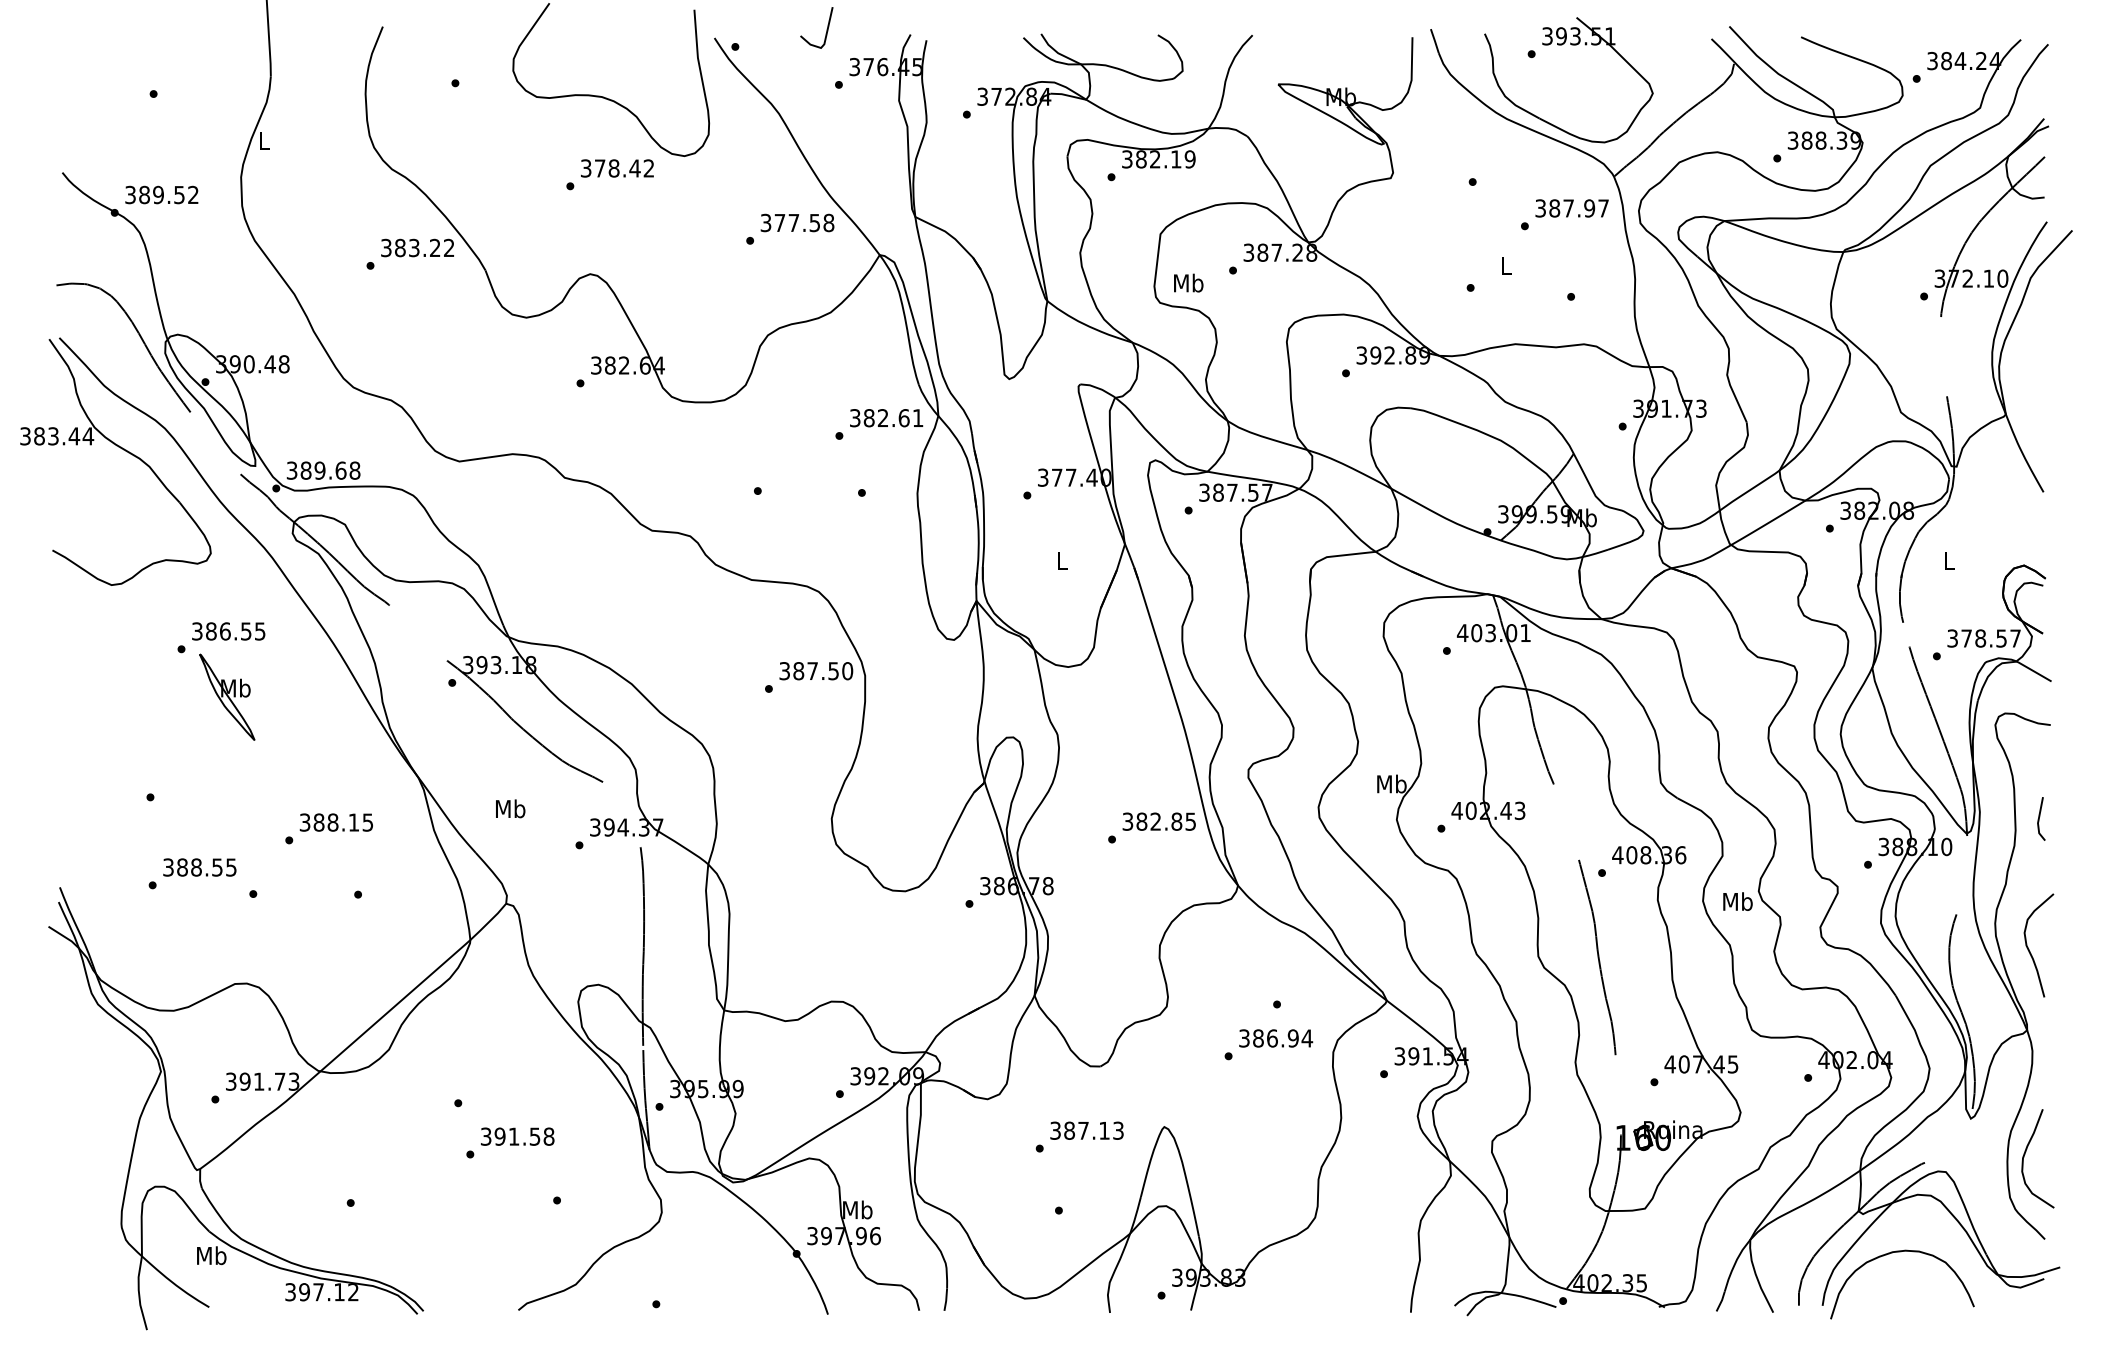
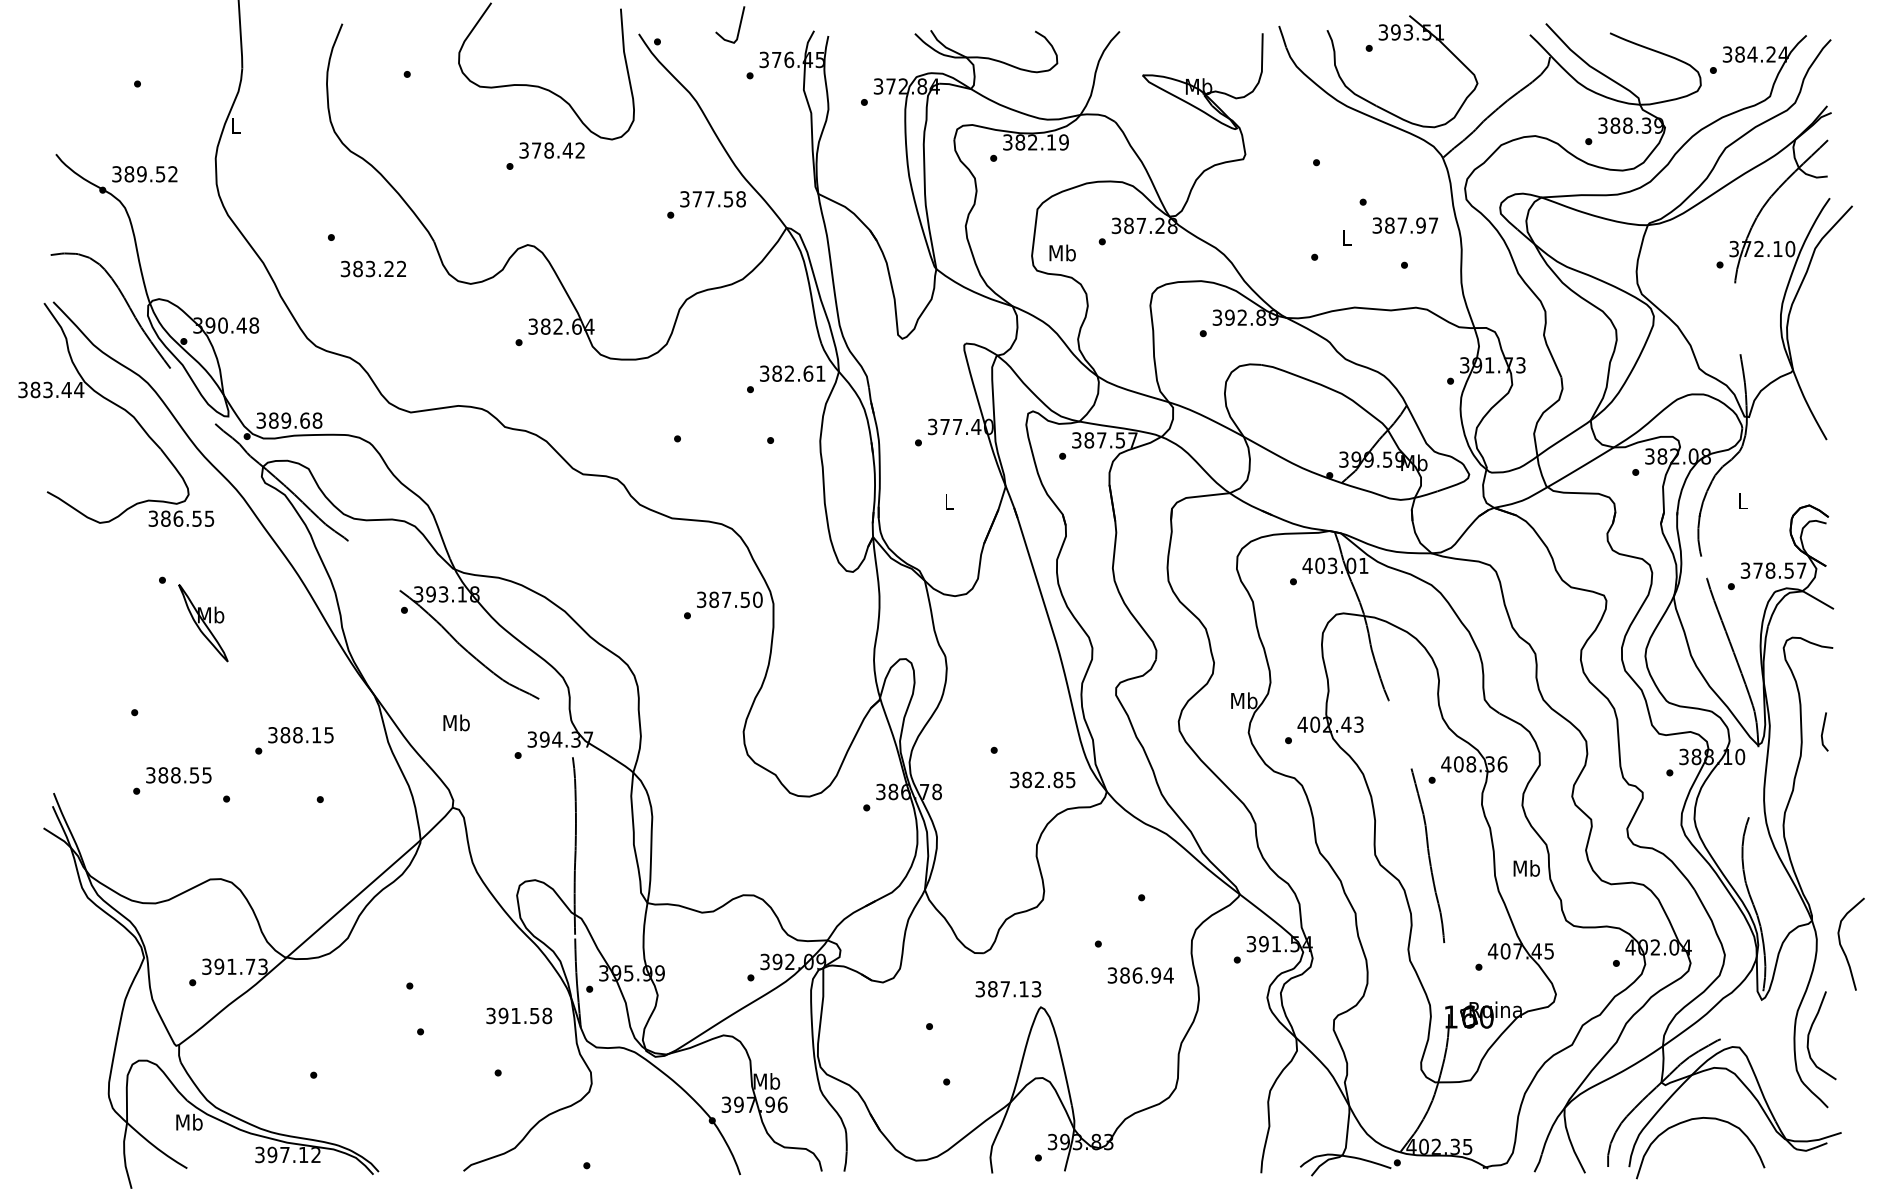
text: (1571, 208) -> (1404, 225), moved
text: (417, 247) -> (373, 268), moved
text: (228, 631) -> (181, 518), moved
text: (1158, 821) -> (1041, 779), moved
text: (1737, 901) -> (1526, 868), moved
curve: (2029, 949) -> (1842, 947), moved
text: (1276, 1038) -> (1141, 975), moved
text: (1086, 1130) -> (1007, 988), moved
text: (517, 1136) -> (519, 1015), moved

